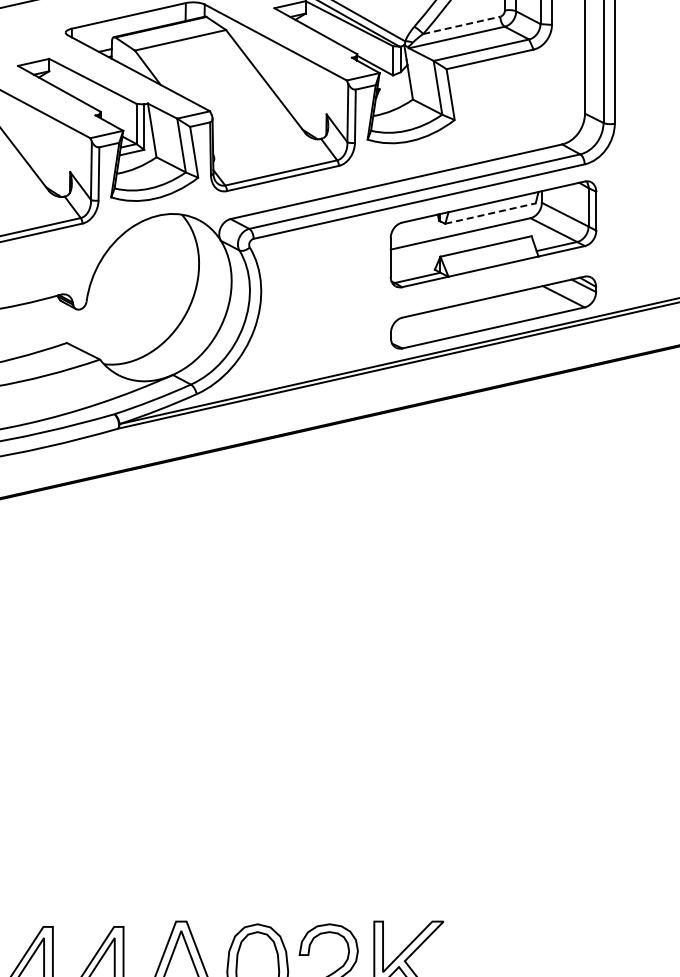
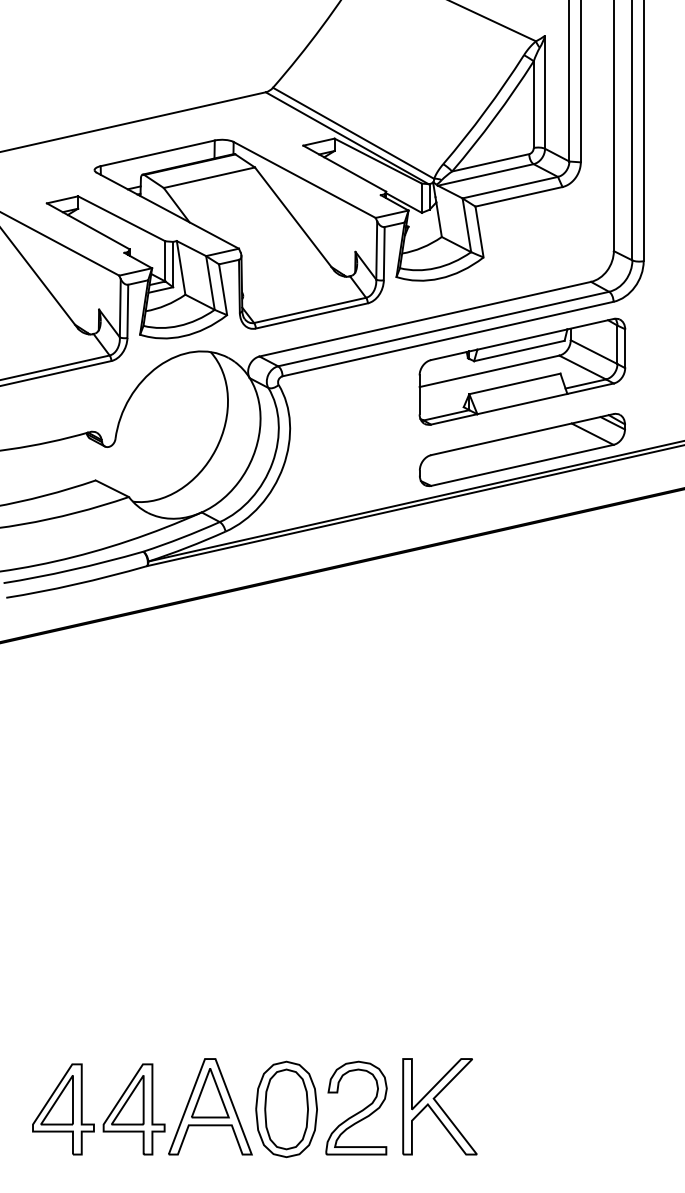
line: (461, 25) -> (490, 162), dashed -> solid
line: (490, 213) -> (519, 350), dashed -> solid

